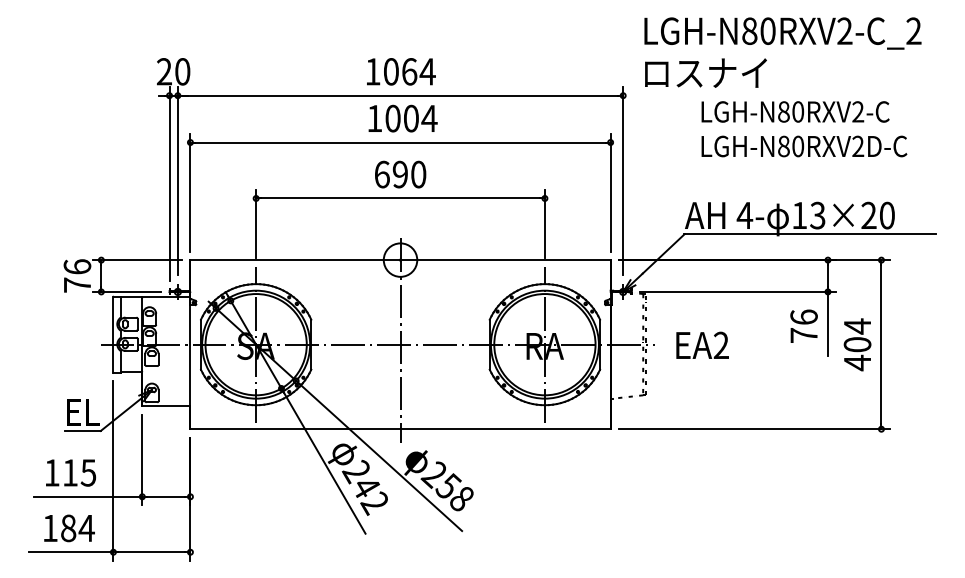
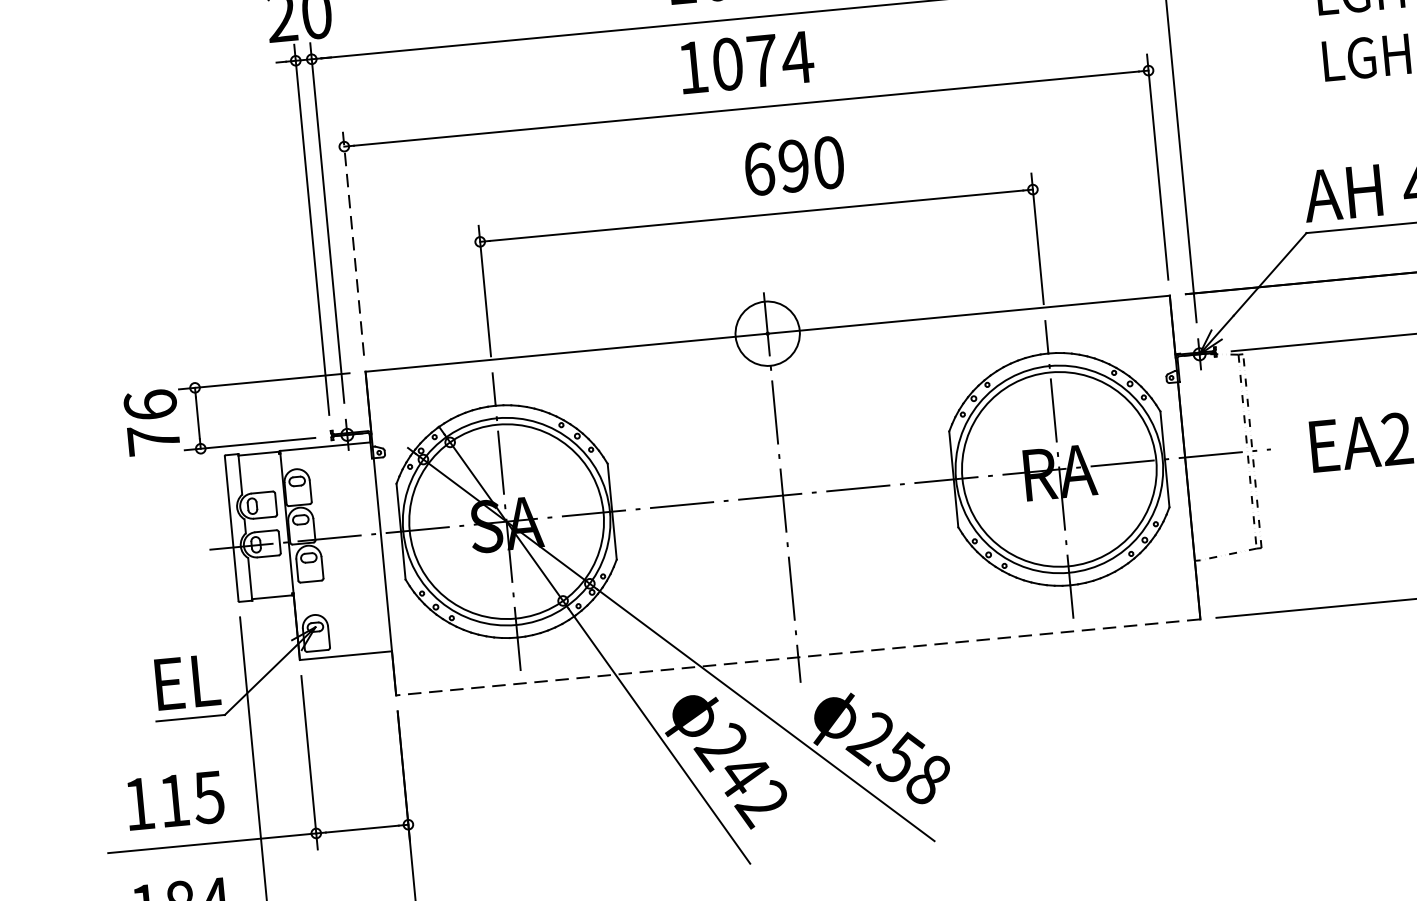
text: (411, 118) -> (763, 60), 1004 -> 1074
text: (400, 174) -> (794, 165), moved
line: (190, 192) -> (353, 242), solid -> dashed
line: (400, 429) -> (798, 657), solid -> dashed

